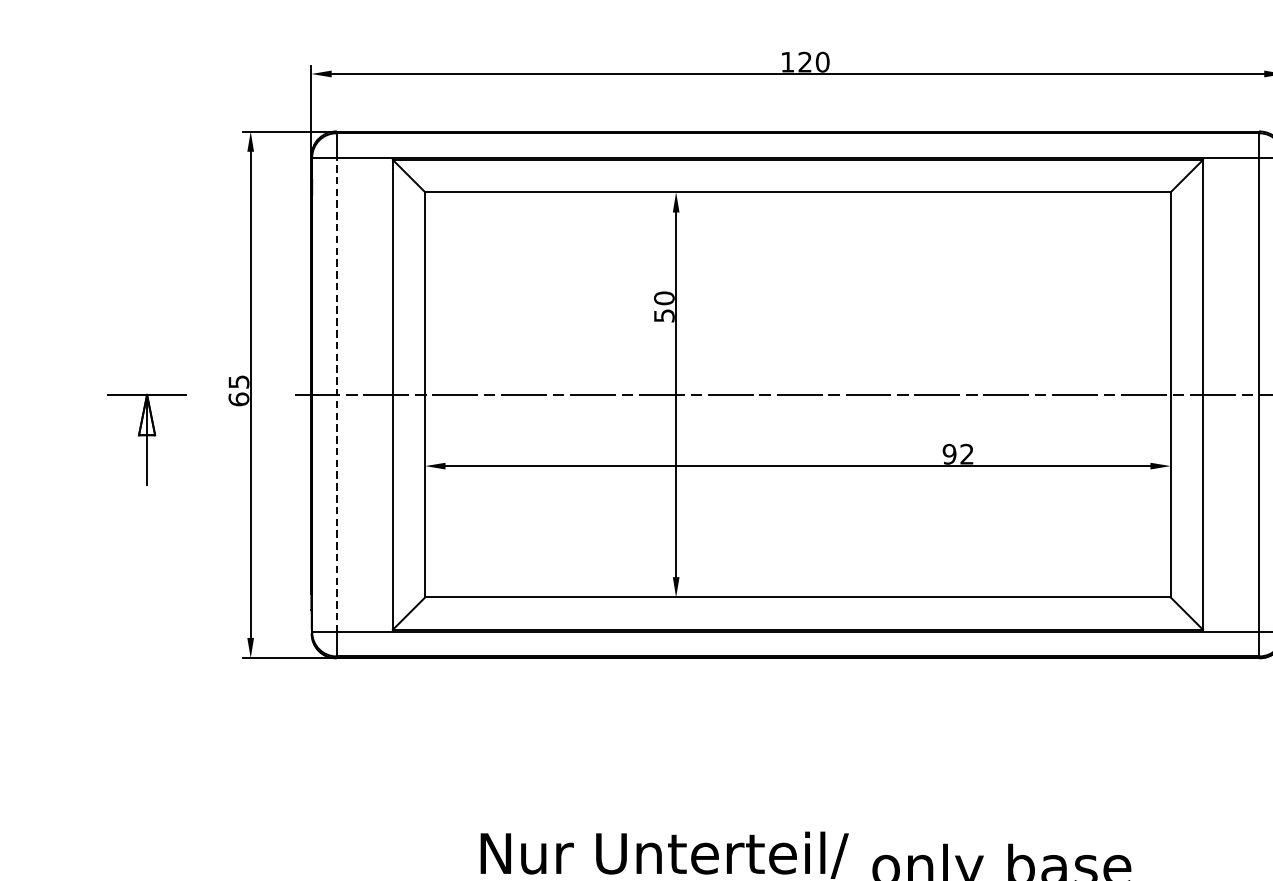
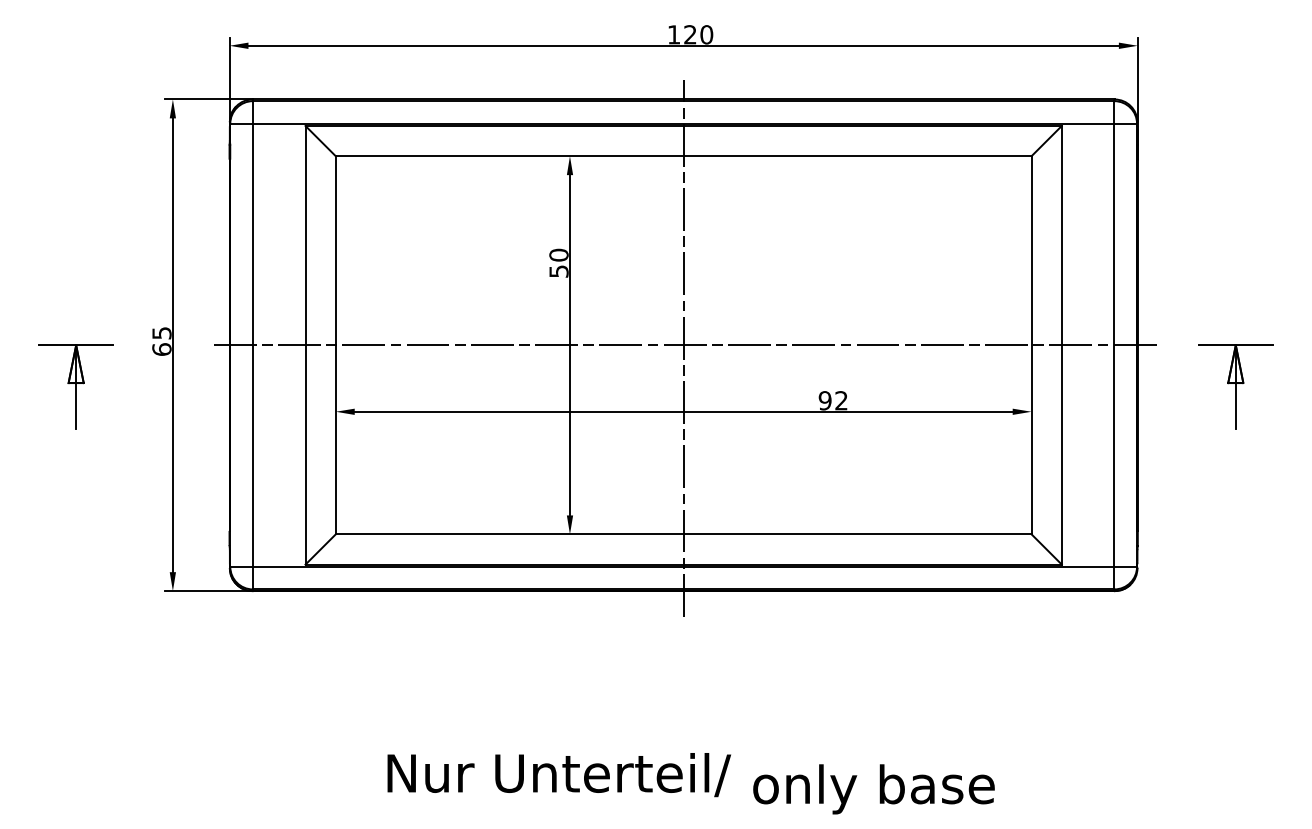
line: (335, 394) -> (252, 344), dashed -> solid
line: (797, 398) -> (683, 348), added

